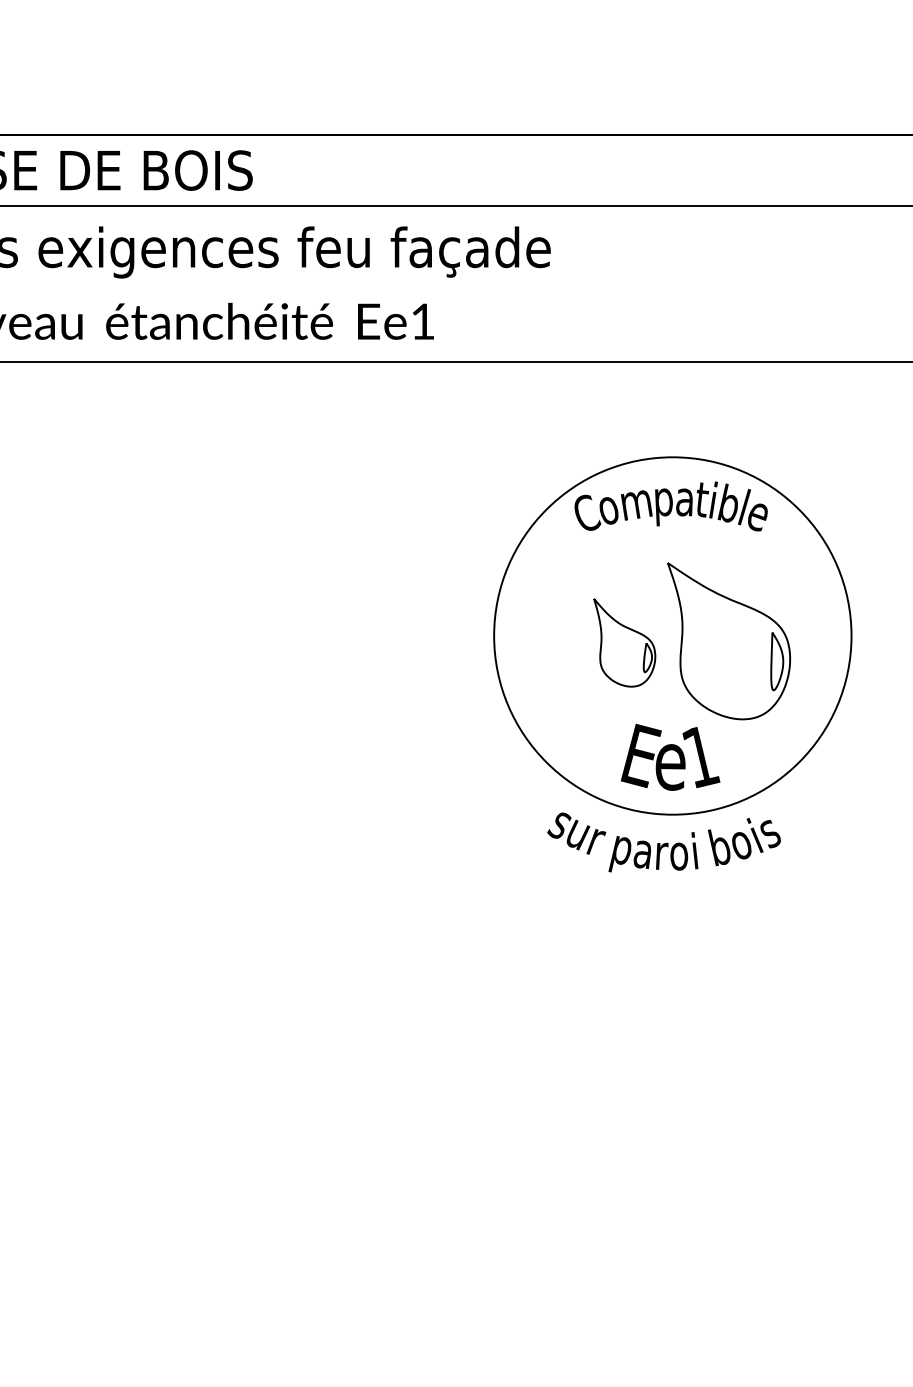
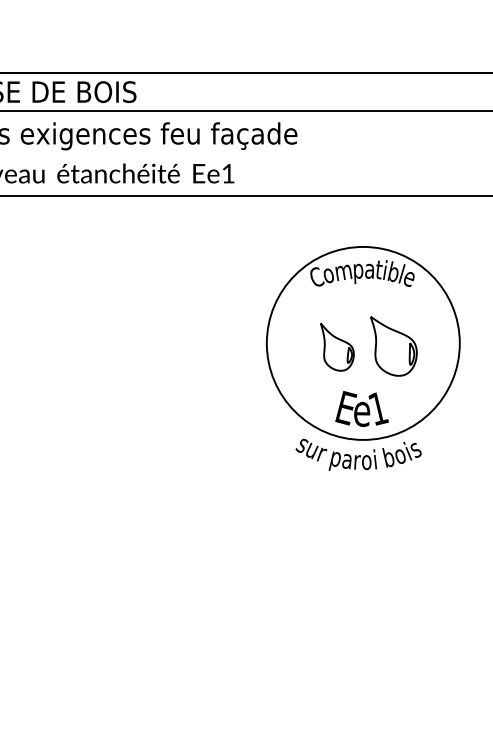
part: (728, 641) -> (393, 346), size x0.7

